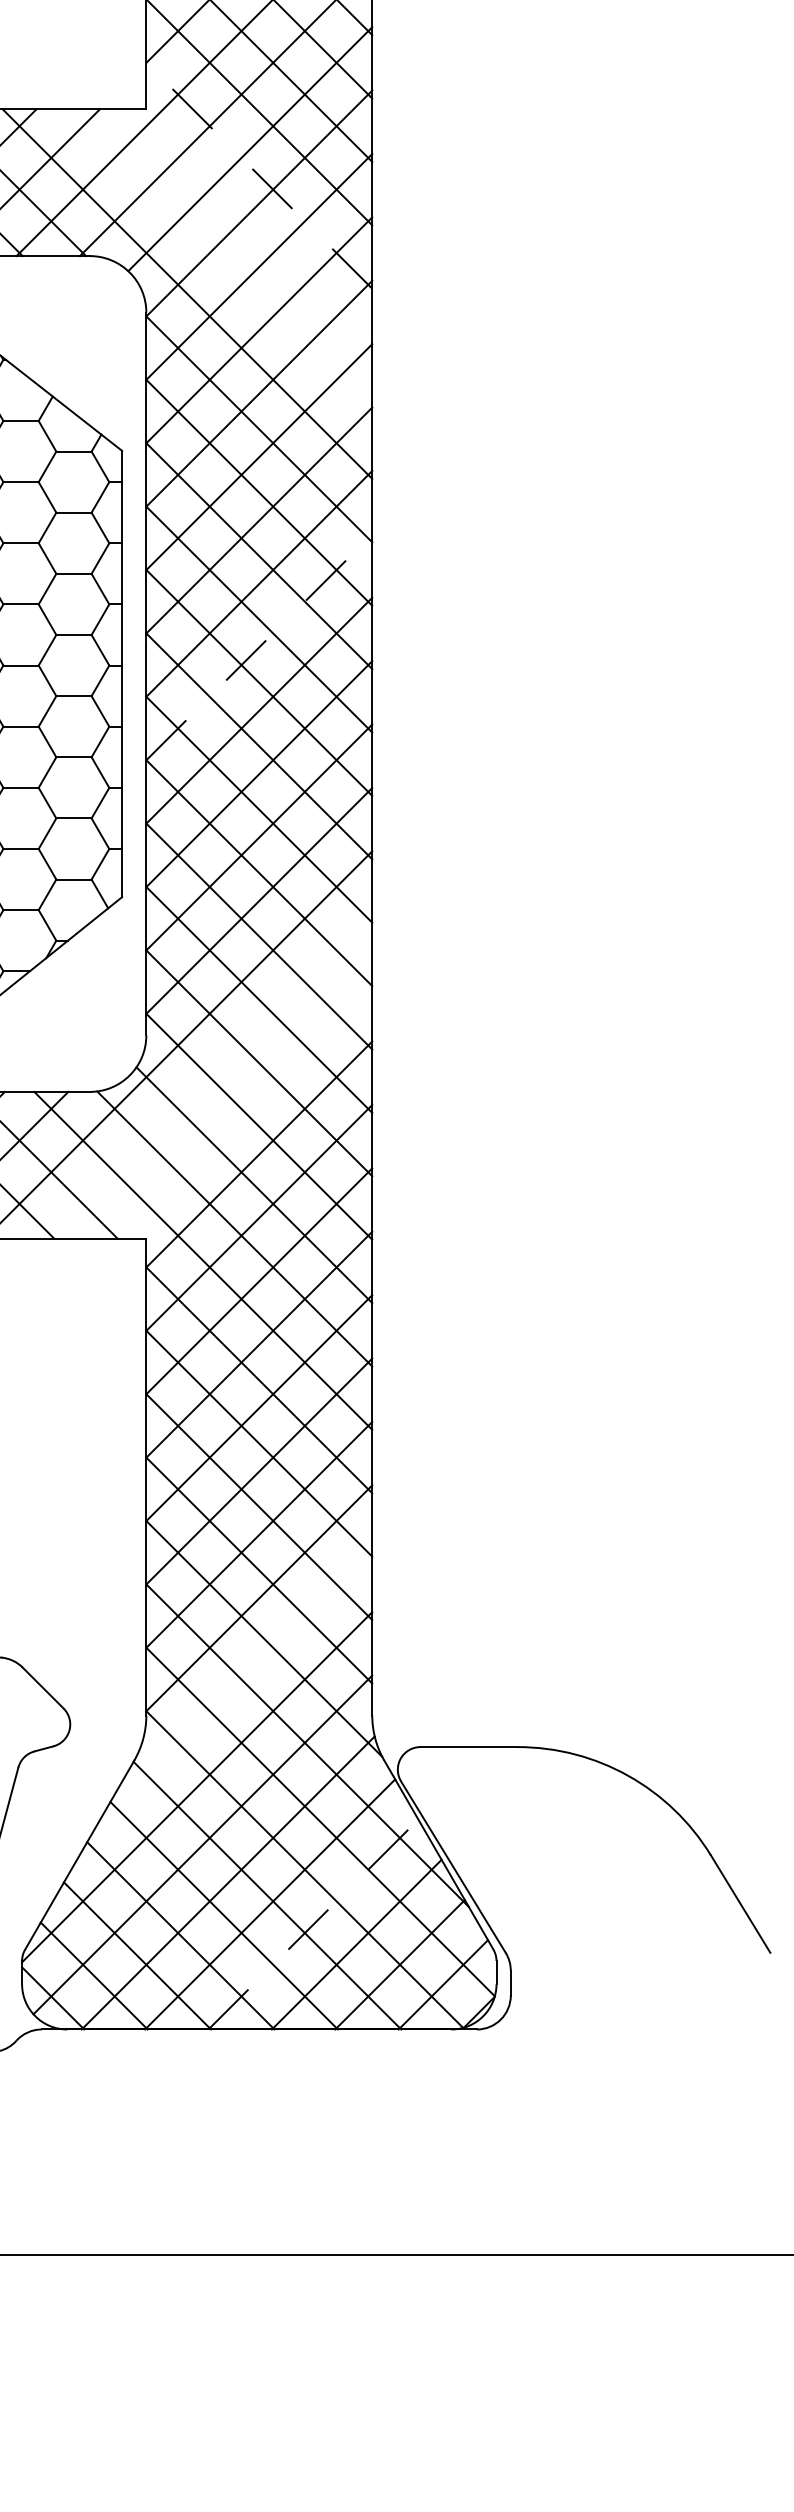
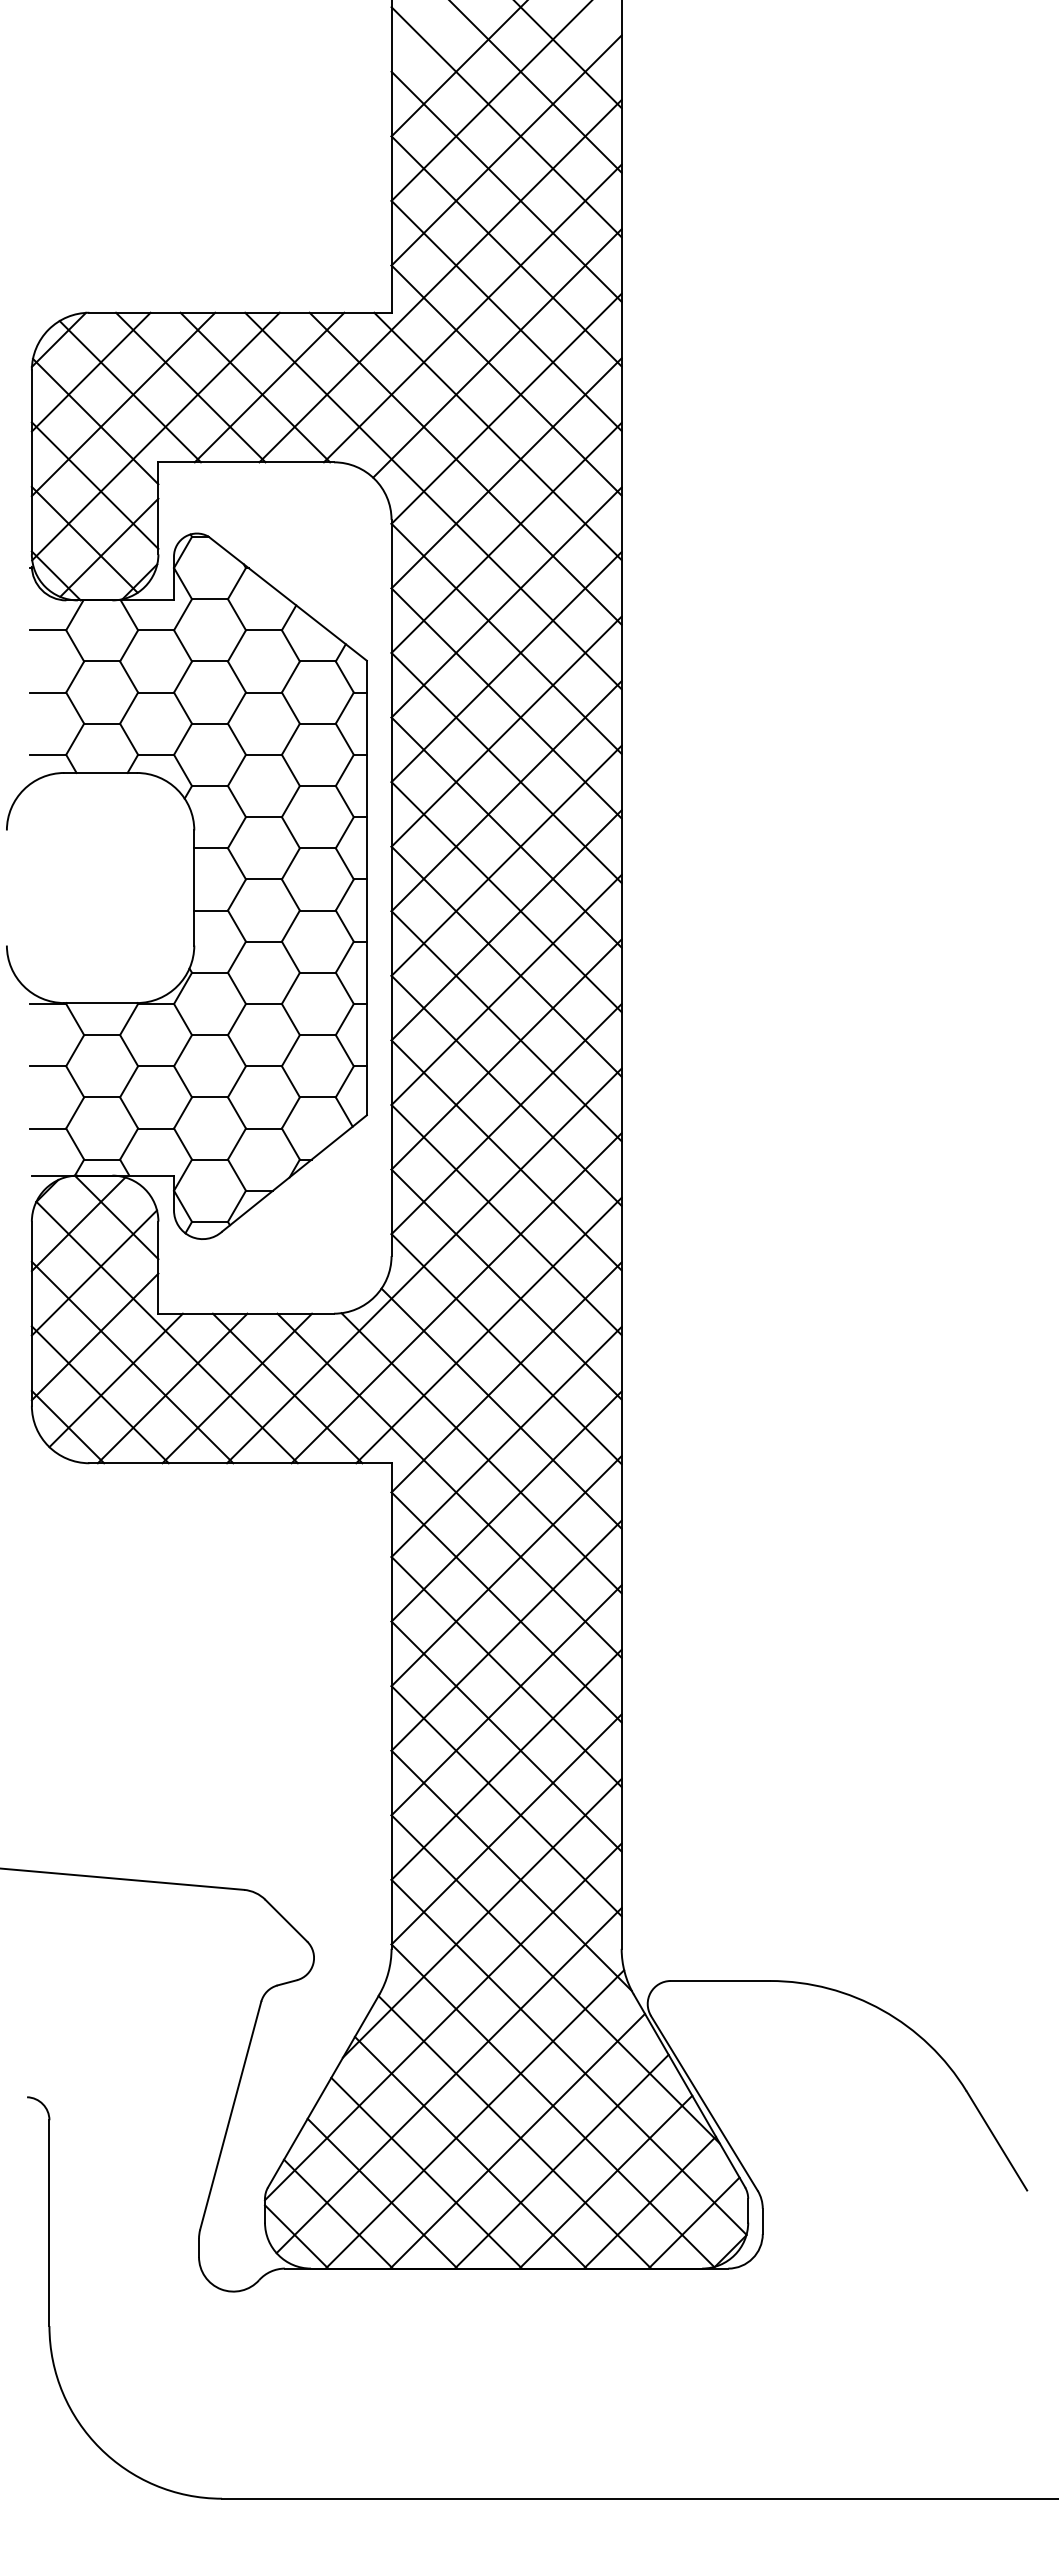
line: (259, 175) -> (506, 380), dashed -> solid
line: (250, 230) -> (497, 436), added
line: (218, 262) -> (465, 468), added
line: (259, 646) -> (506, 860), dashed -> solid
line: (210, 1077) -> (456, 1298), added
line: (241, 1108) -> (488, 1330), added
line: (234, 1684) -> (481, 1917), added
line: (314, 1924) -> (562, 2161), dashed -> solid

